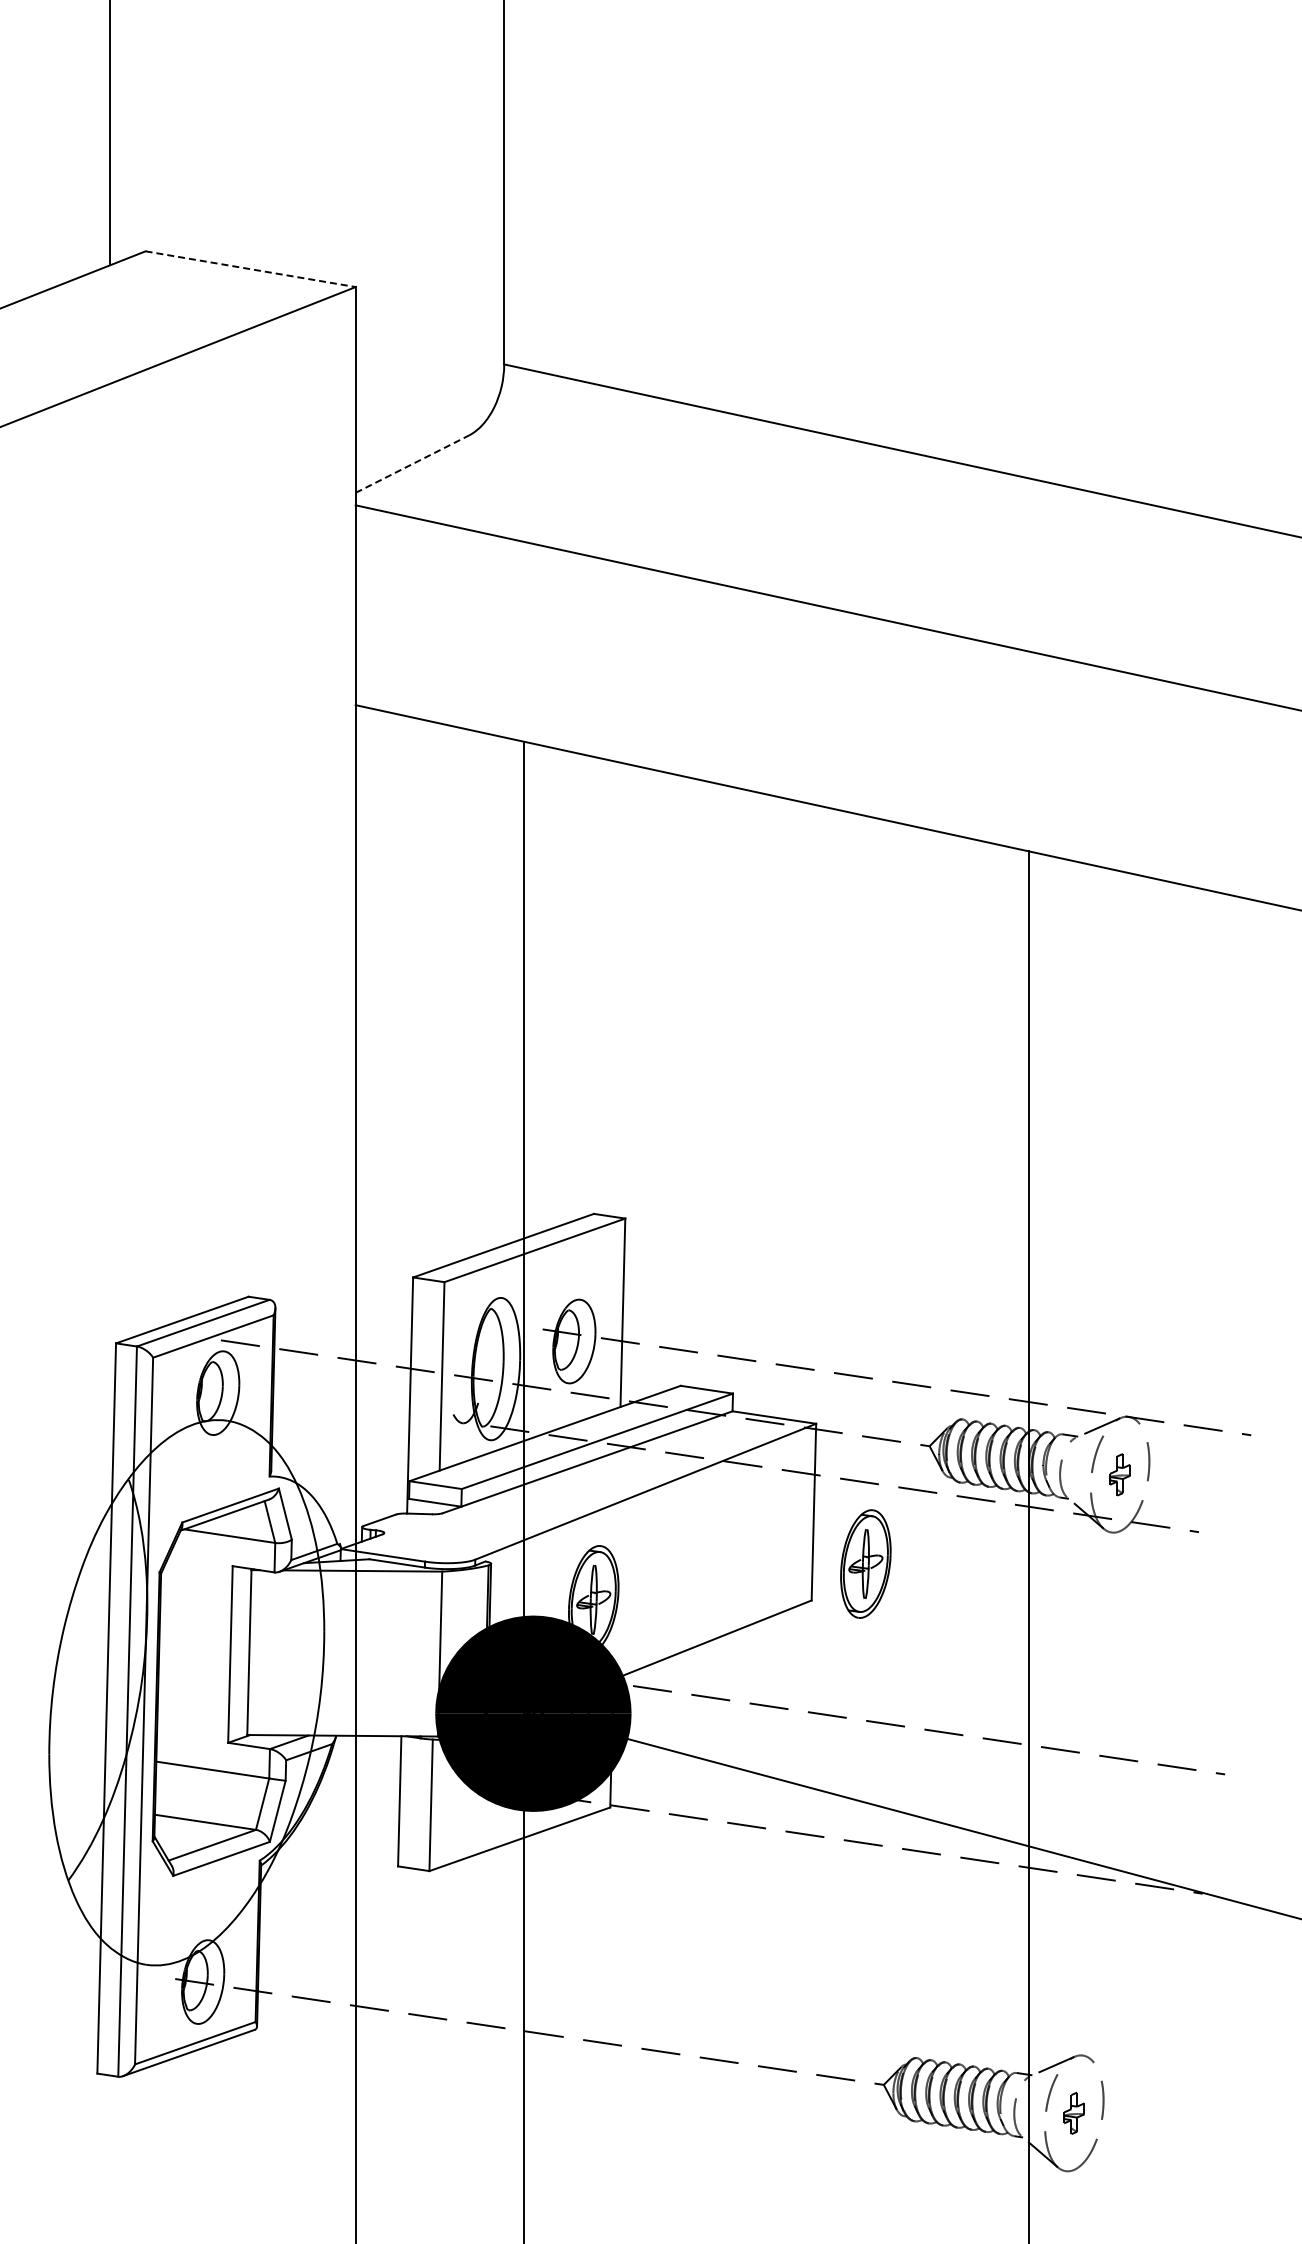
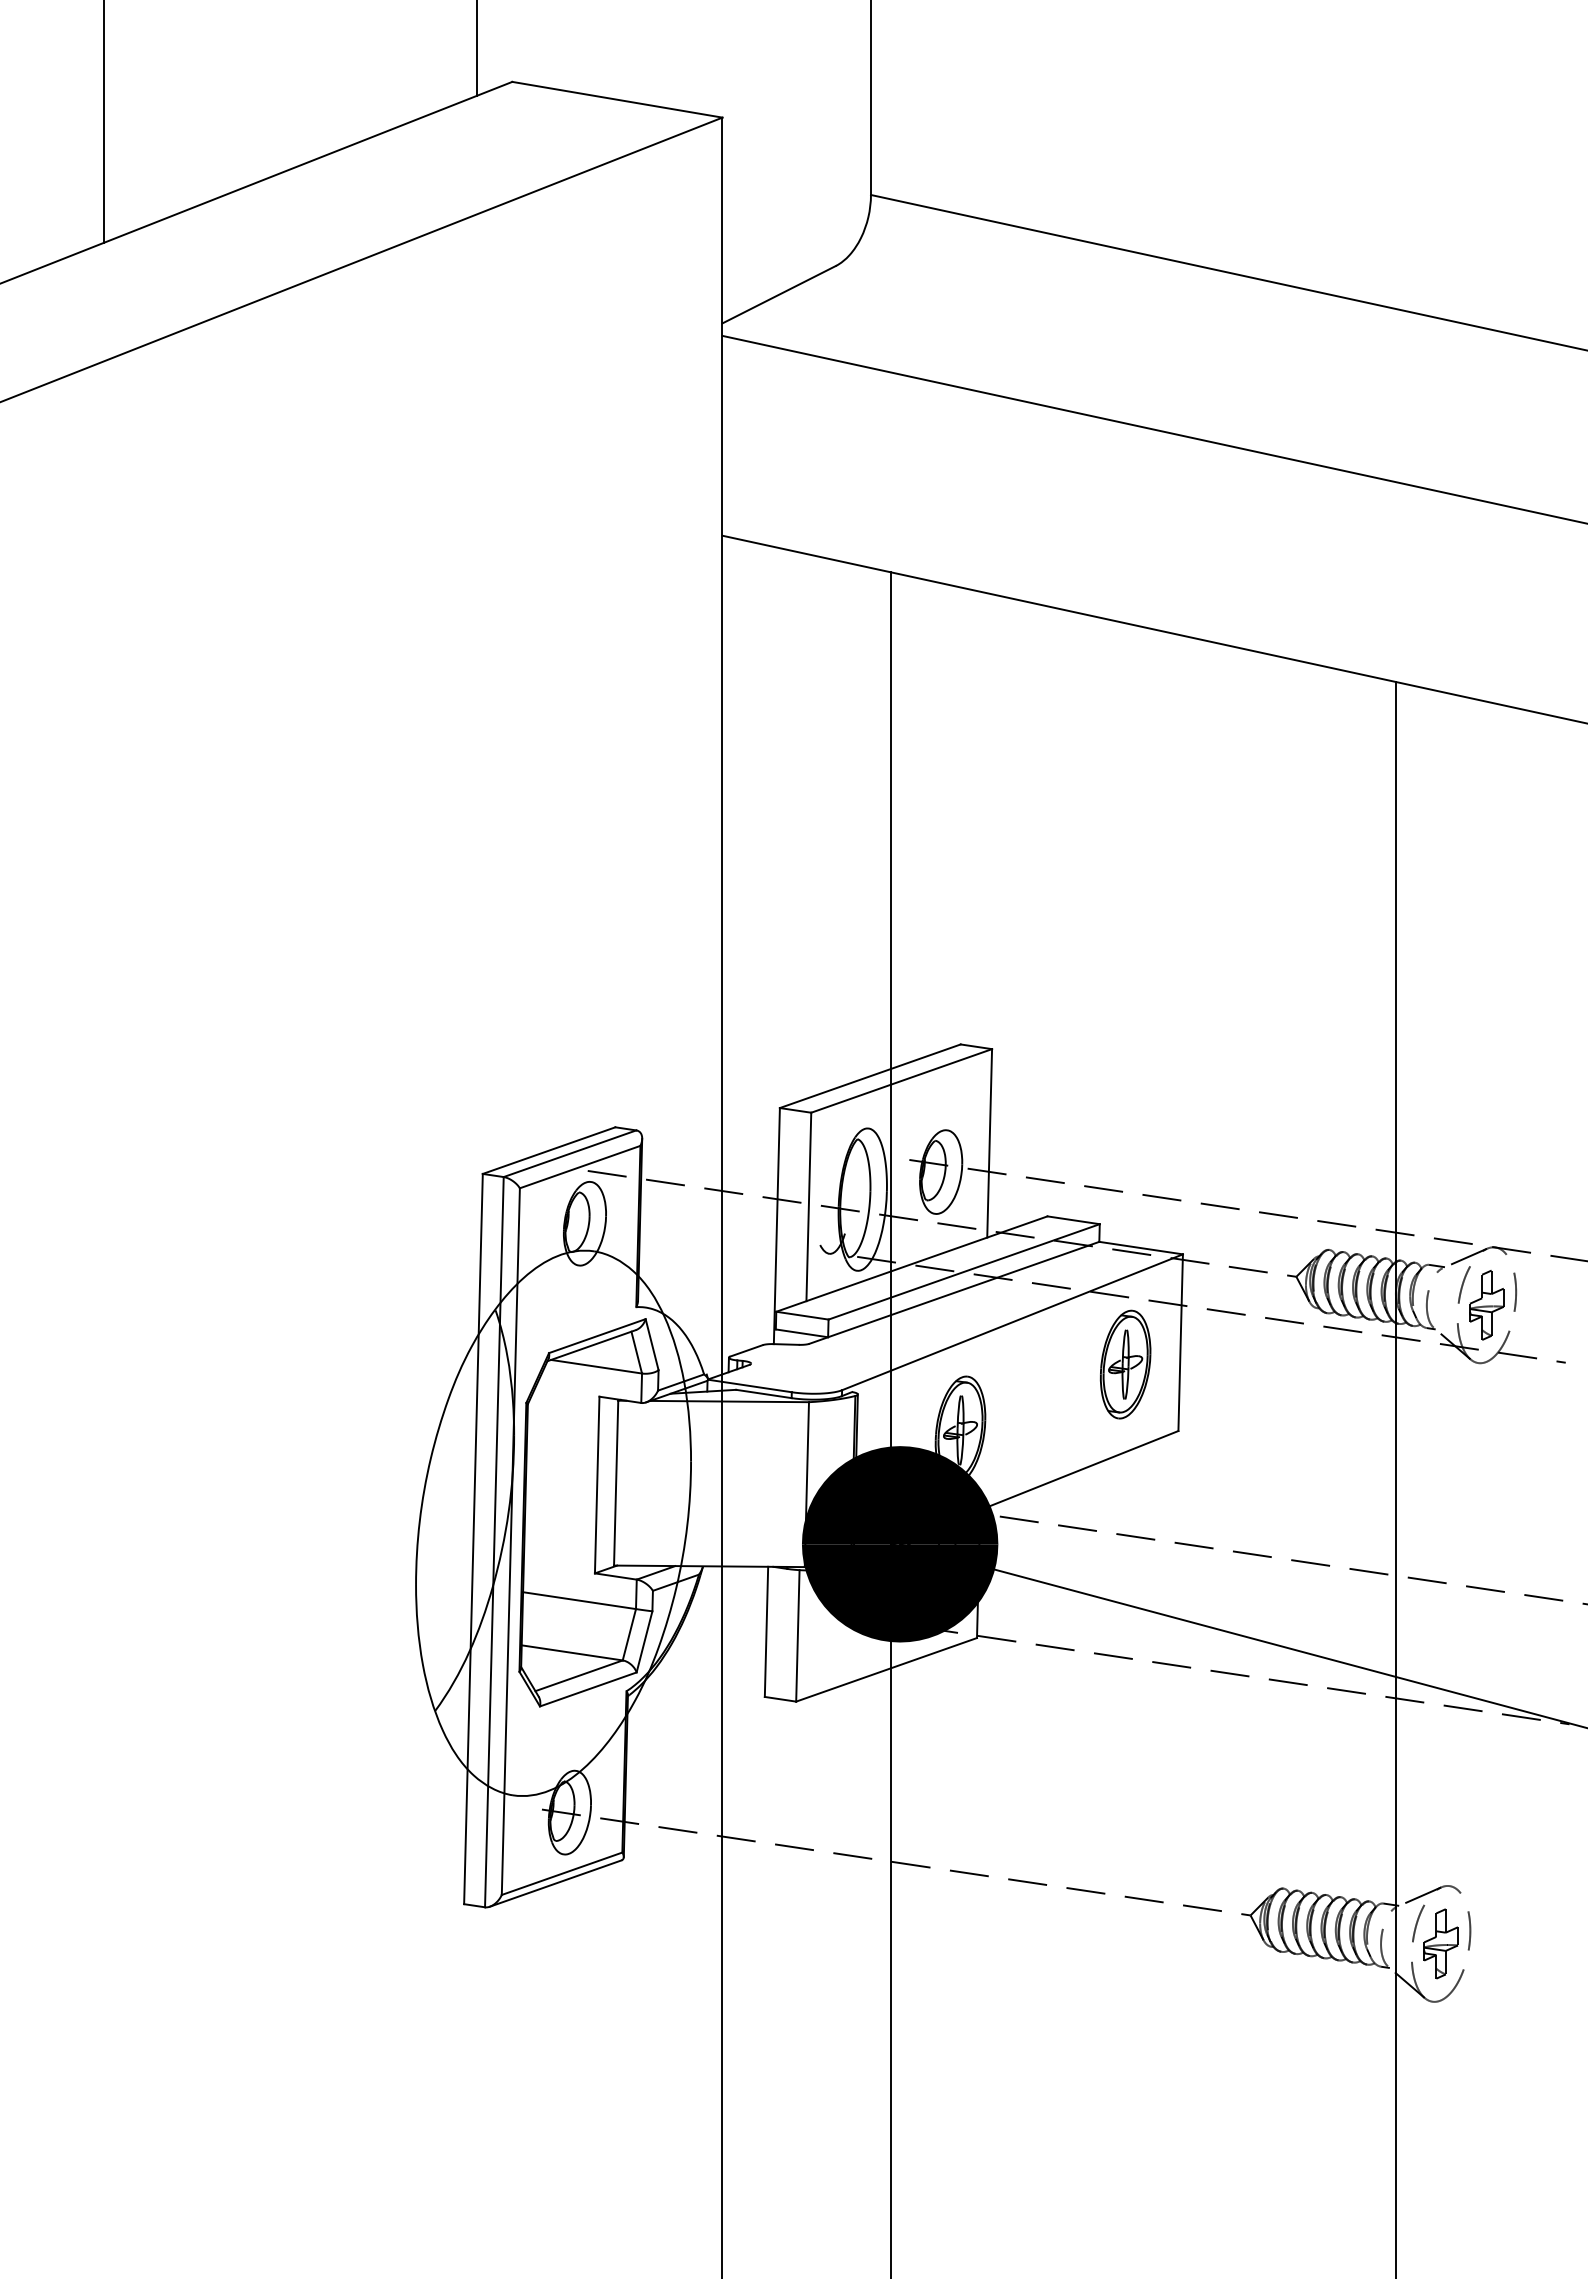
line: (250, 268) -> (617, 99), dashed -> solid
line: (412, 463) -> (779, 294), dashed -> solid
part: (1119, 1474) -> (1486, 1305), size x1.67
part: (865, 1563) -> (1125, 1364), moved
part: (1073, 2112) -> (1440, 1943), size x1.67

